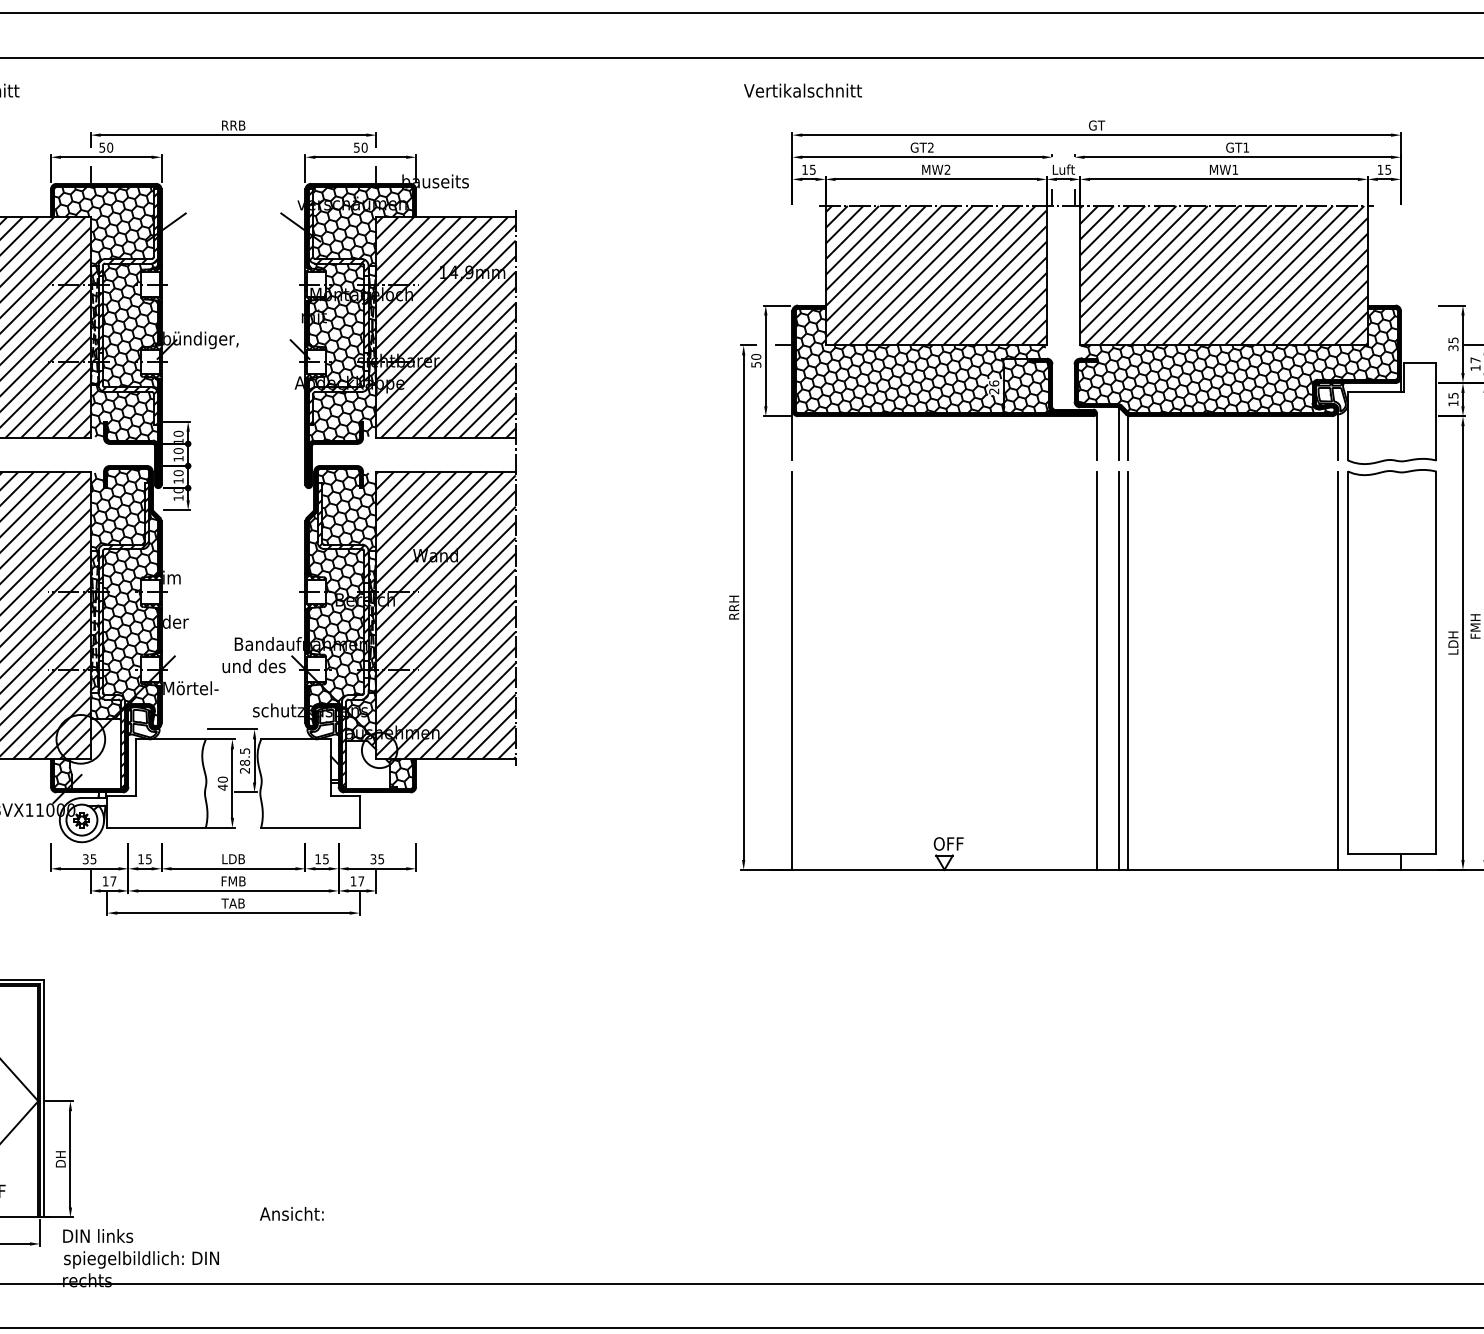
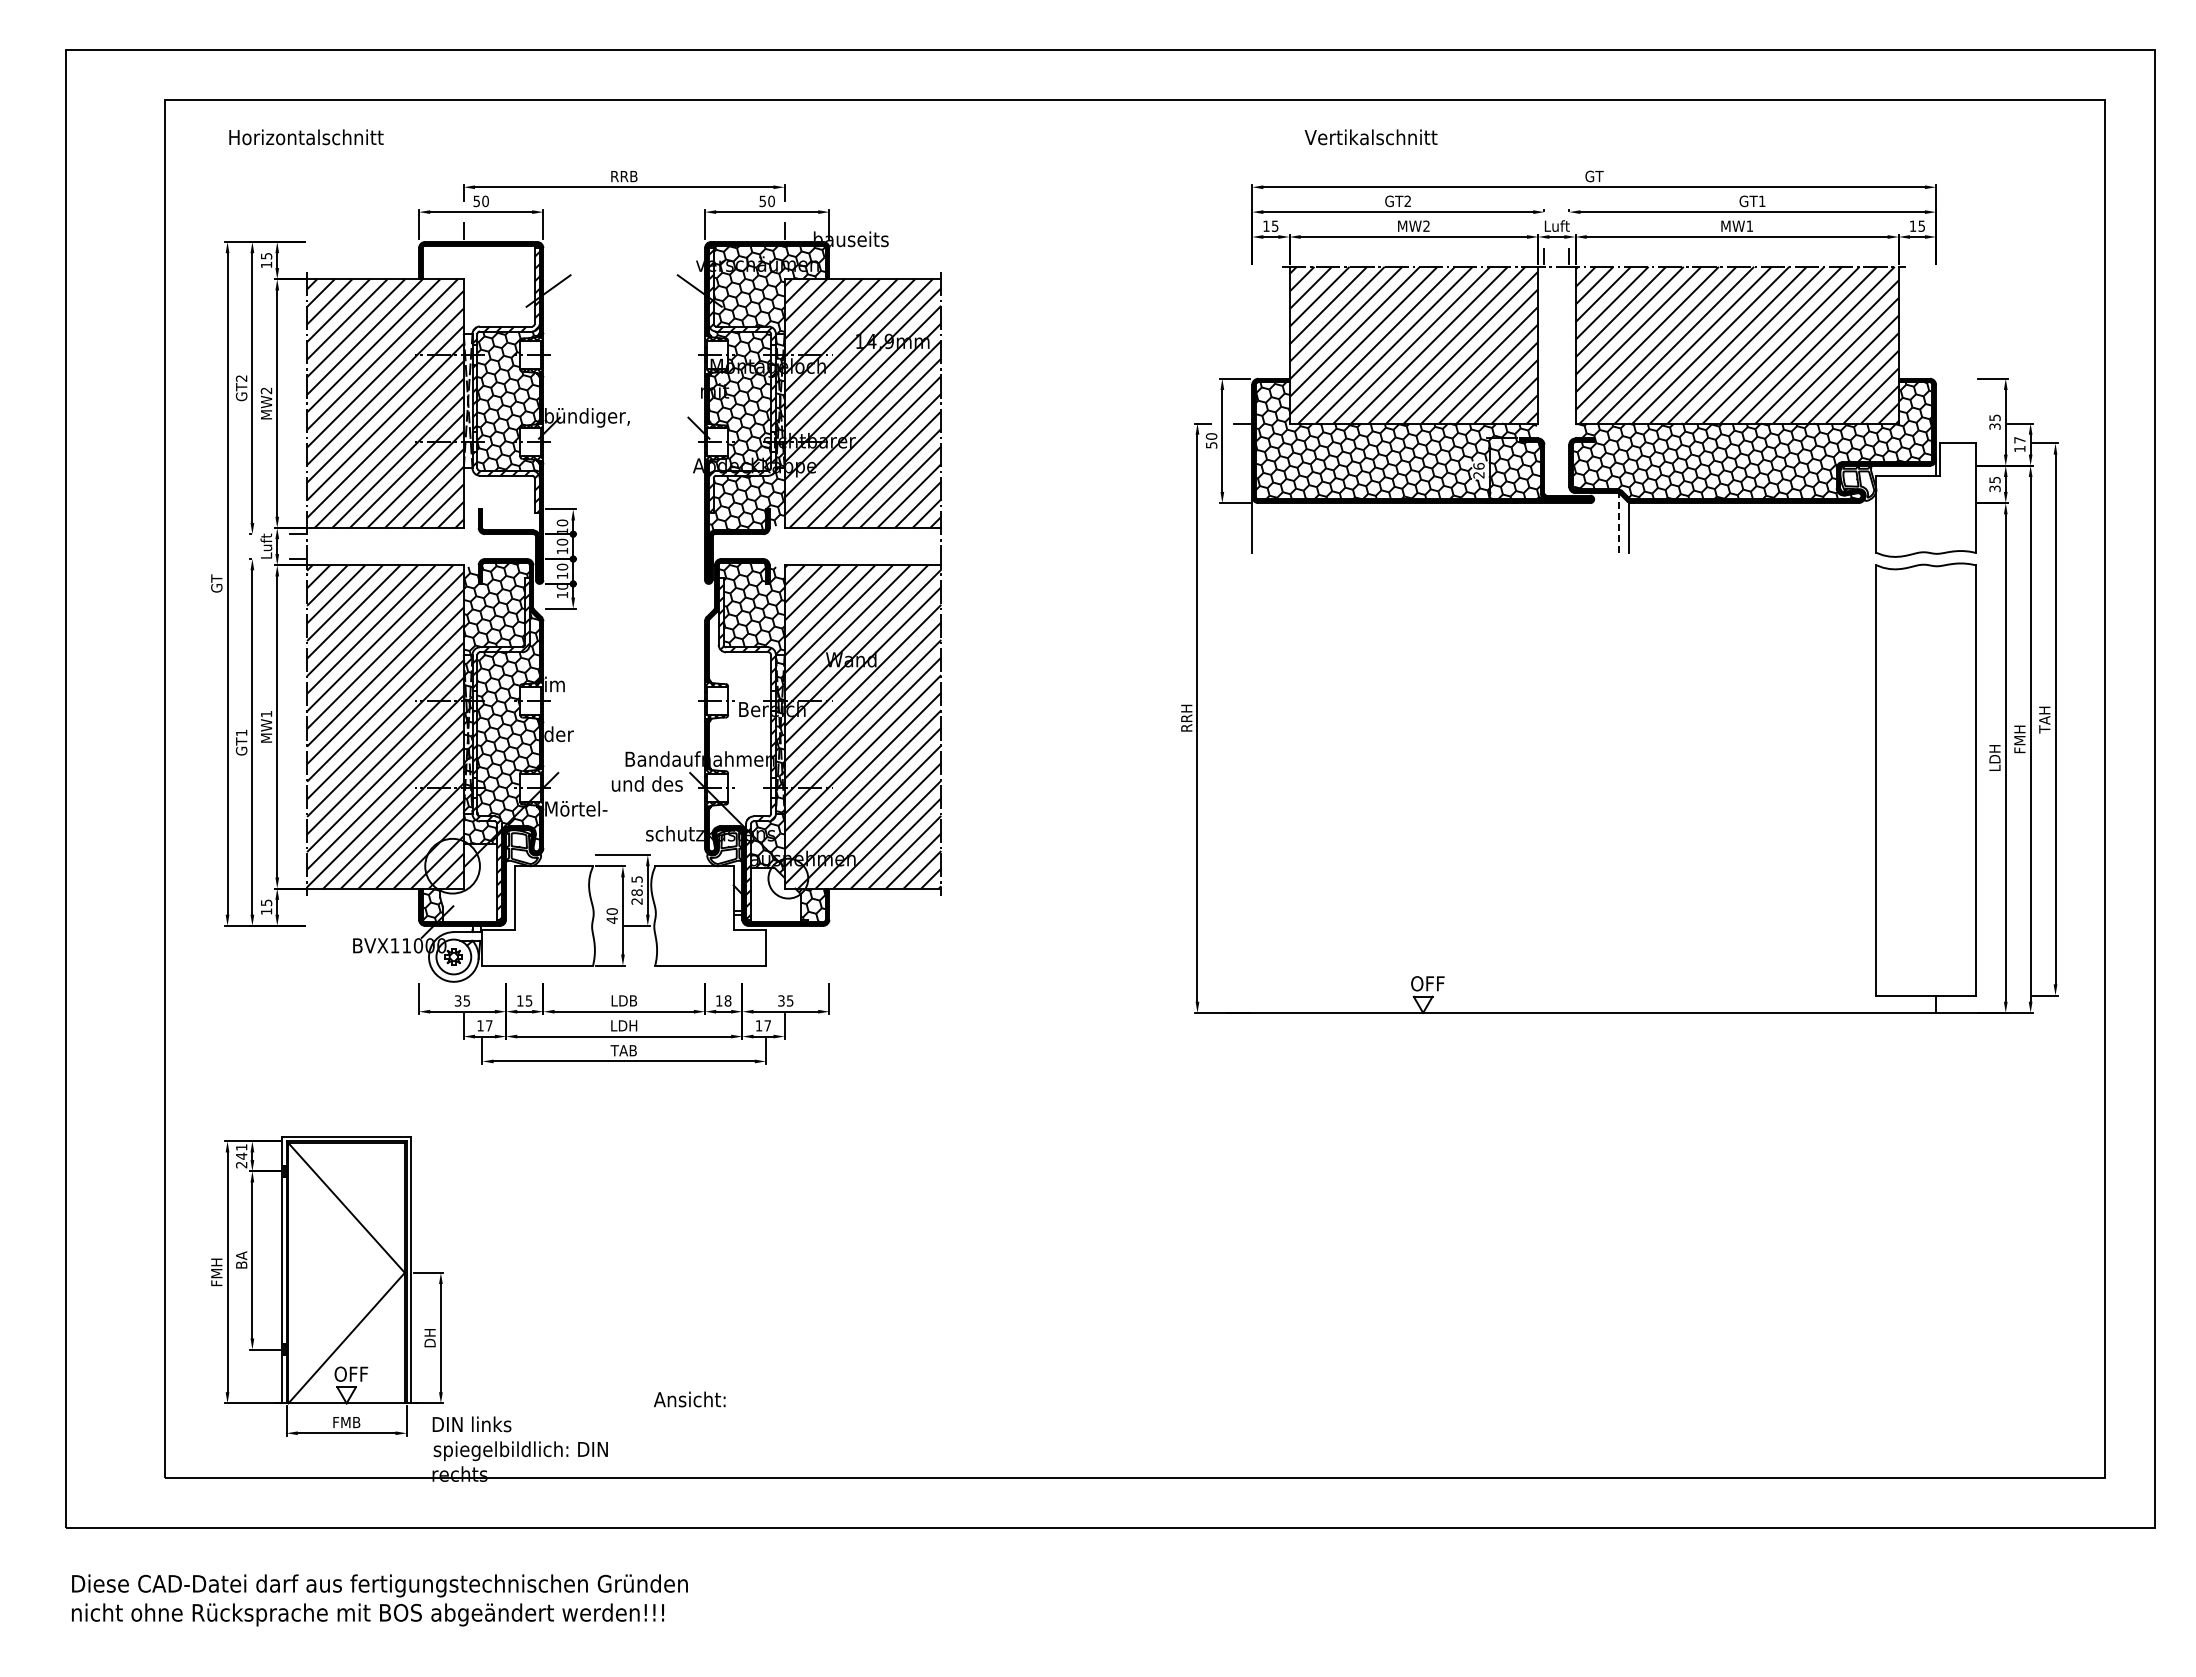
text: (802, 90) -> (1370, 137), moved
hatch: (105, 315) -> (480, 389), removed
text: (1452, 403) -> (1994, 488), 15 -> 35
line: (1119, 434) -> (1619, 523), solid -> dashed
line: (1338, 435) -> (1865, 524), removed
line: (1097, 436) -> (1594, 525), removed
hatch: (336, 620) -> (739, 732), removed
line: (792, 670) -> (1252, 788), removed
line: (1097, 670) -> (1594, 788), removed
line: (1119, 670) -> (1619, 788), removed
line: (1127, 670) -> (1628, 788), removed
line: (1338, 670) -> (1865, 788), removed
text: (325, 858) -> (727, 1000), 15 -> 18
text: (233, 881) -> (624, 1025), FMB -> LDH

